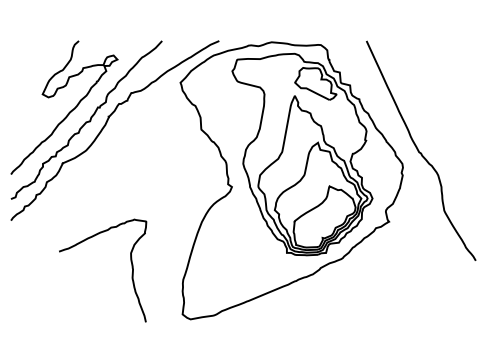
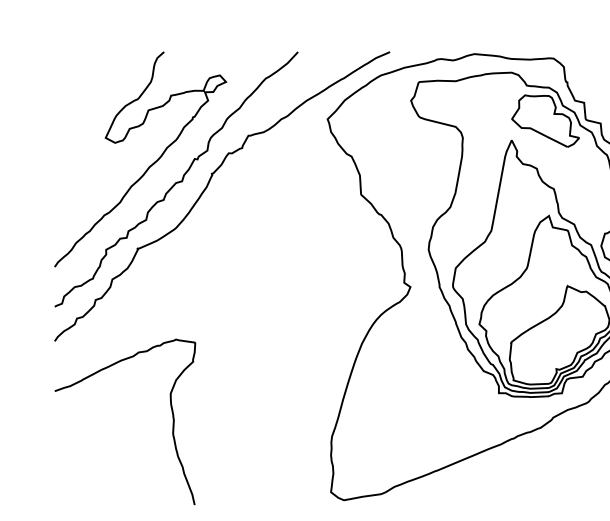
curve: (131, 268) -> (171, 418), moved

